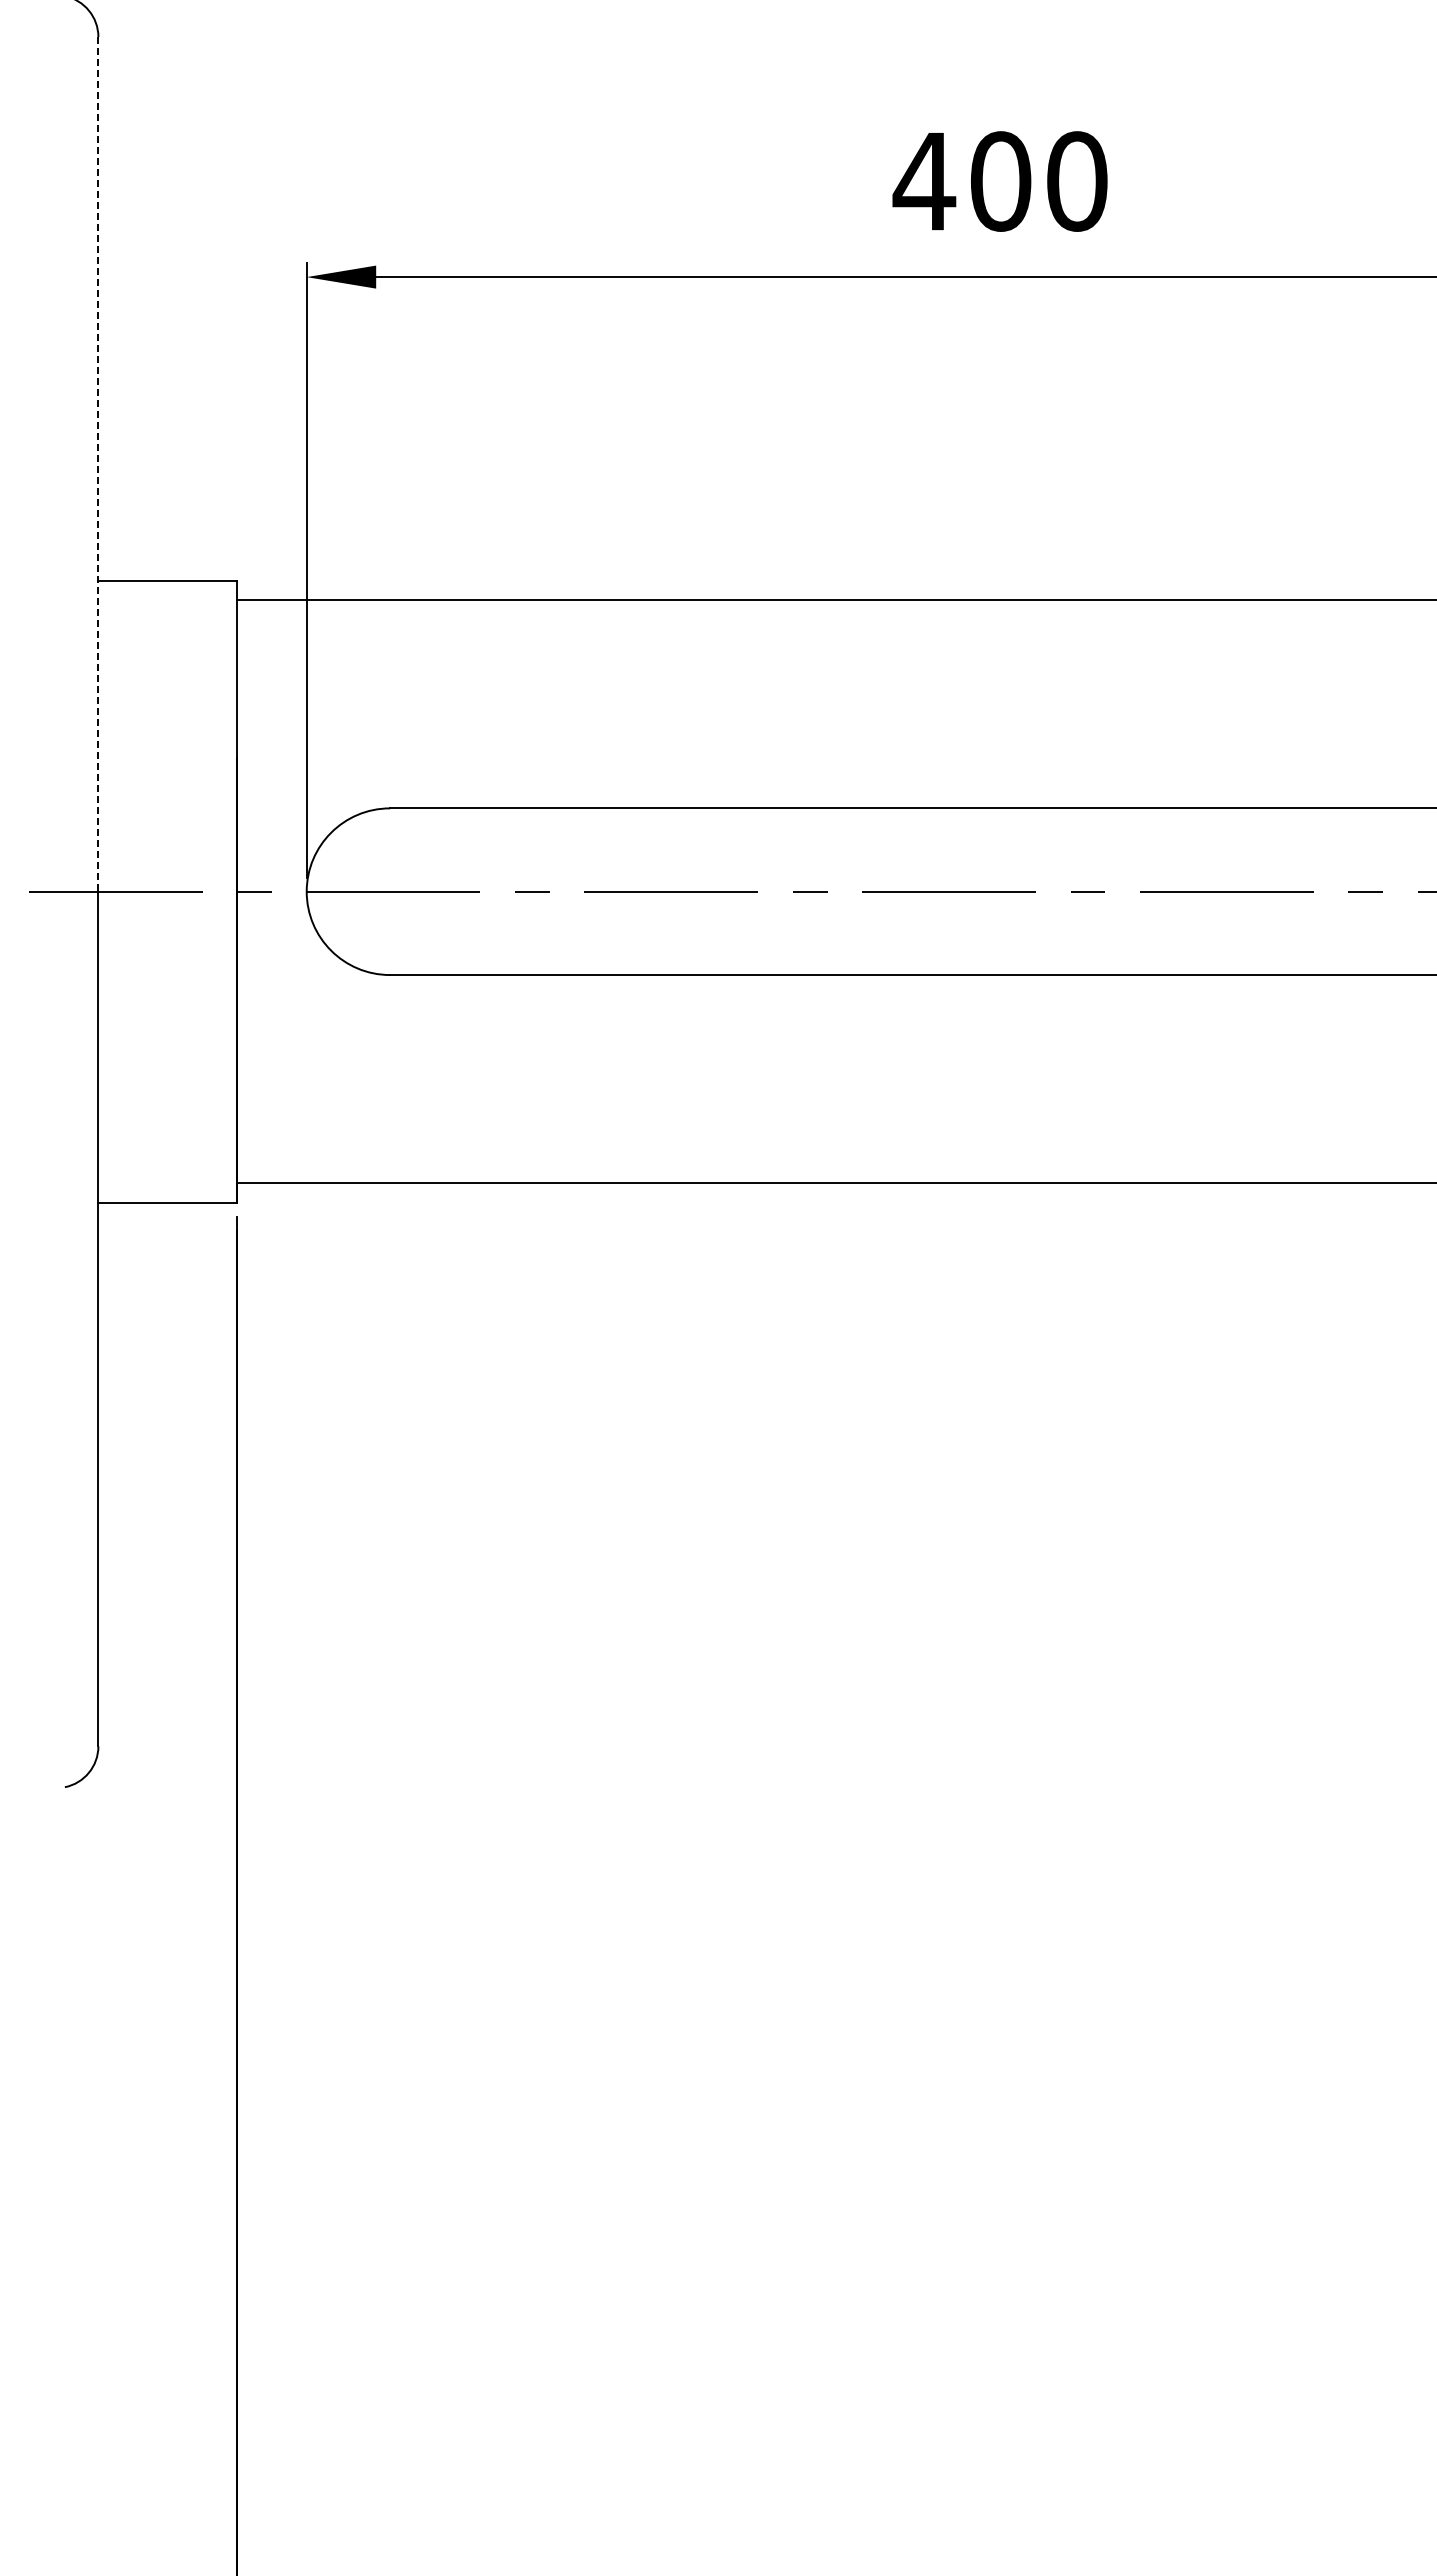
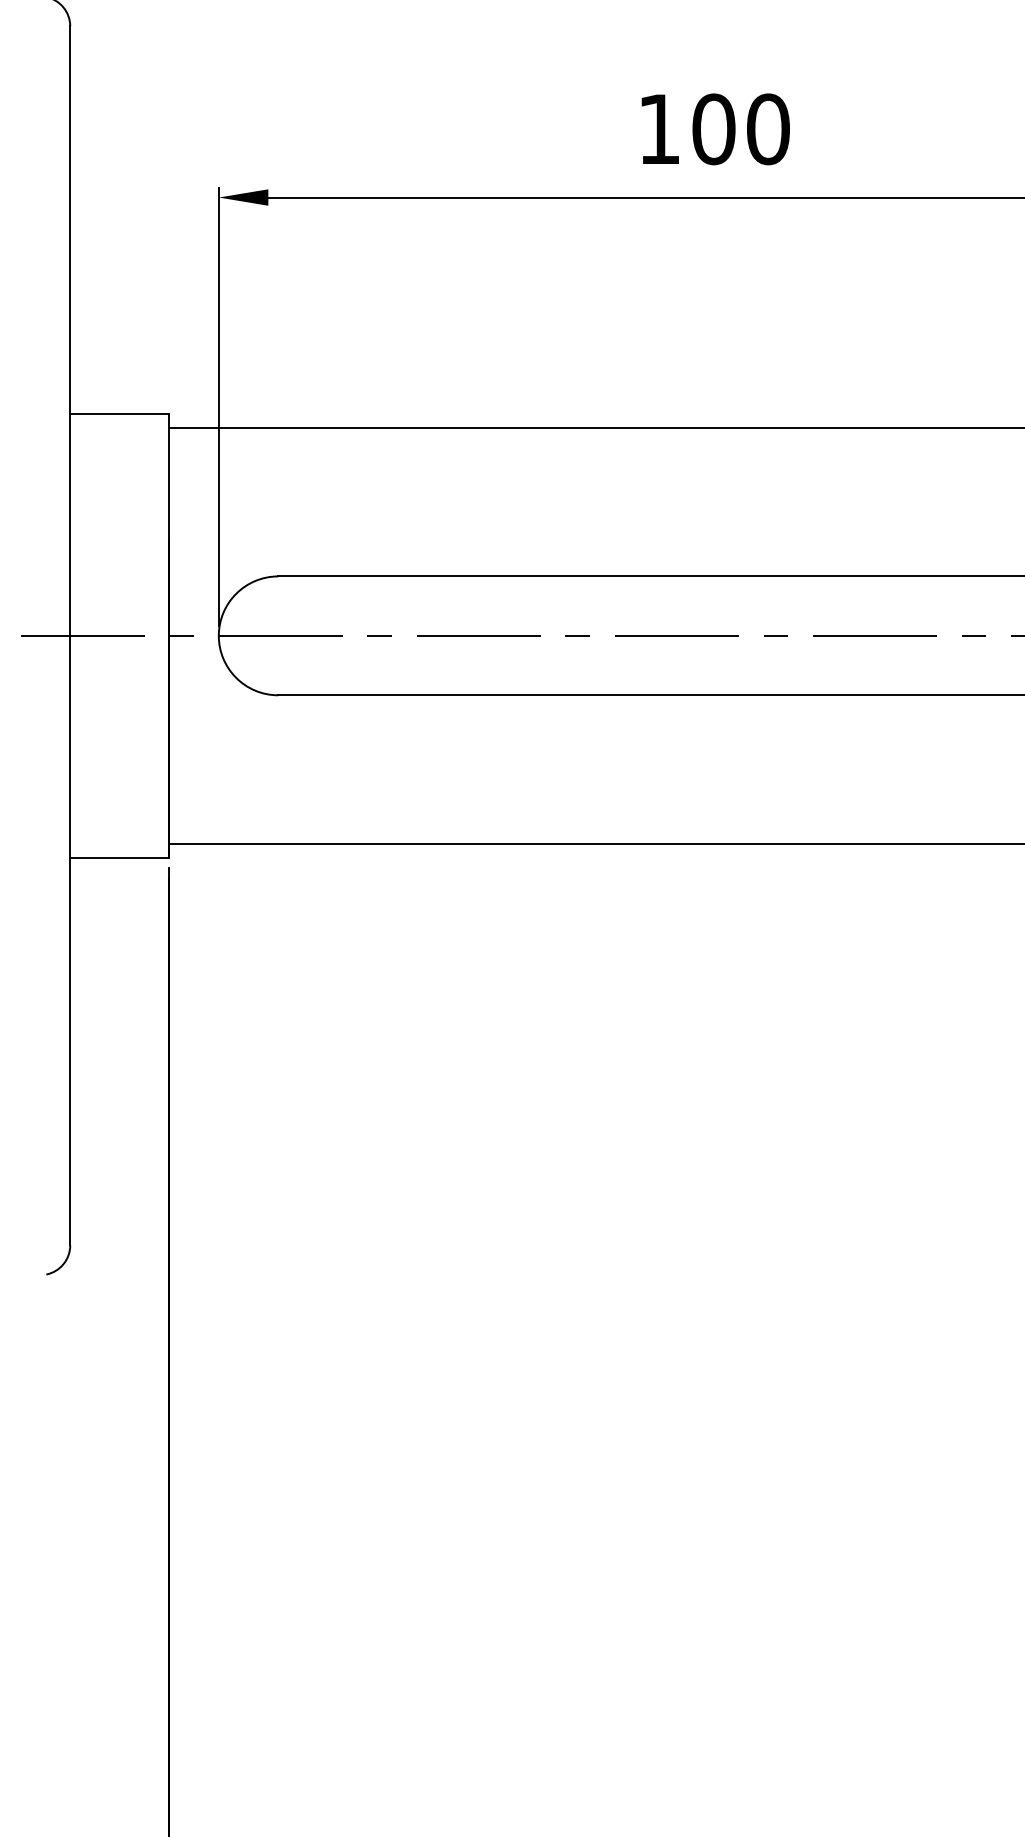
text: (924, 181) -> (659, 129), 400 -> 100
line: (98, 464) -> (70, 331), dashed -> solid

